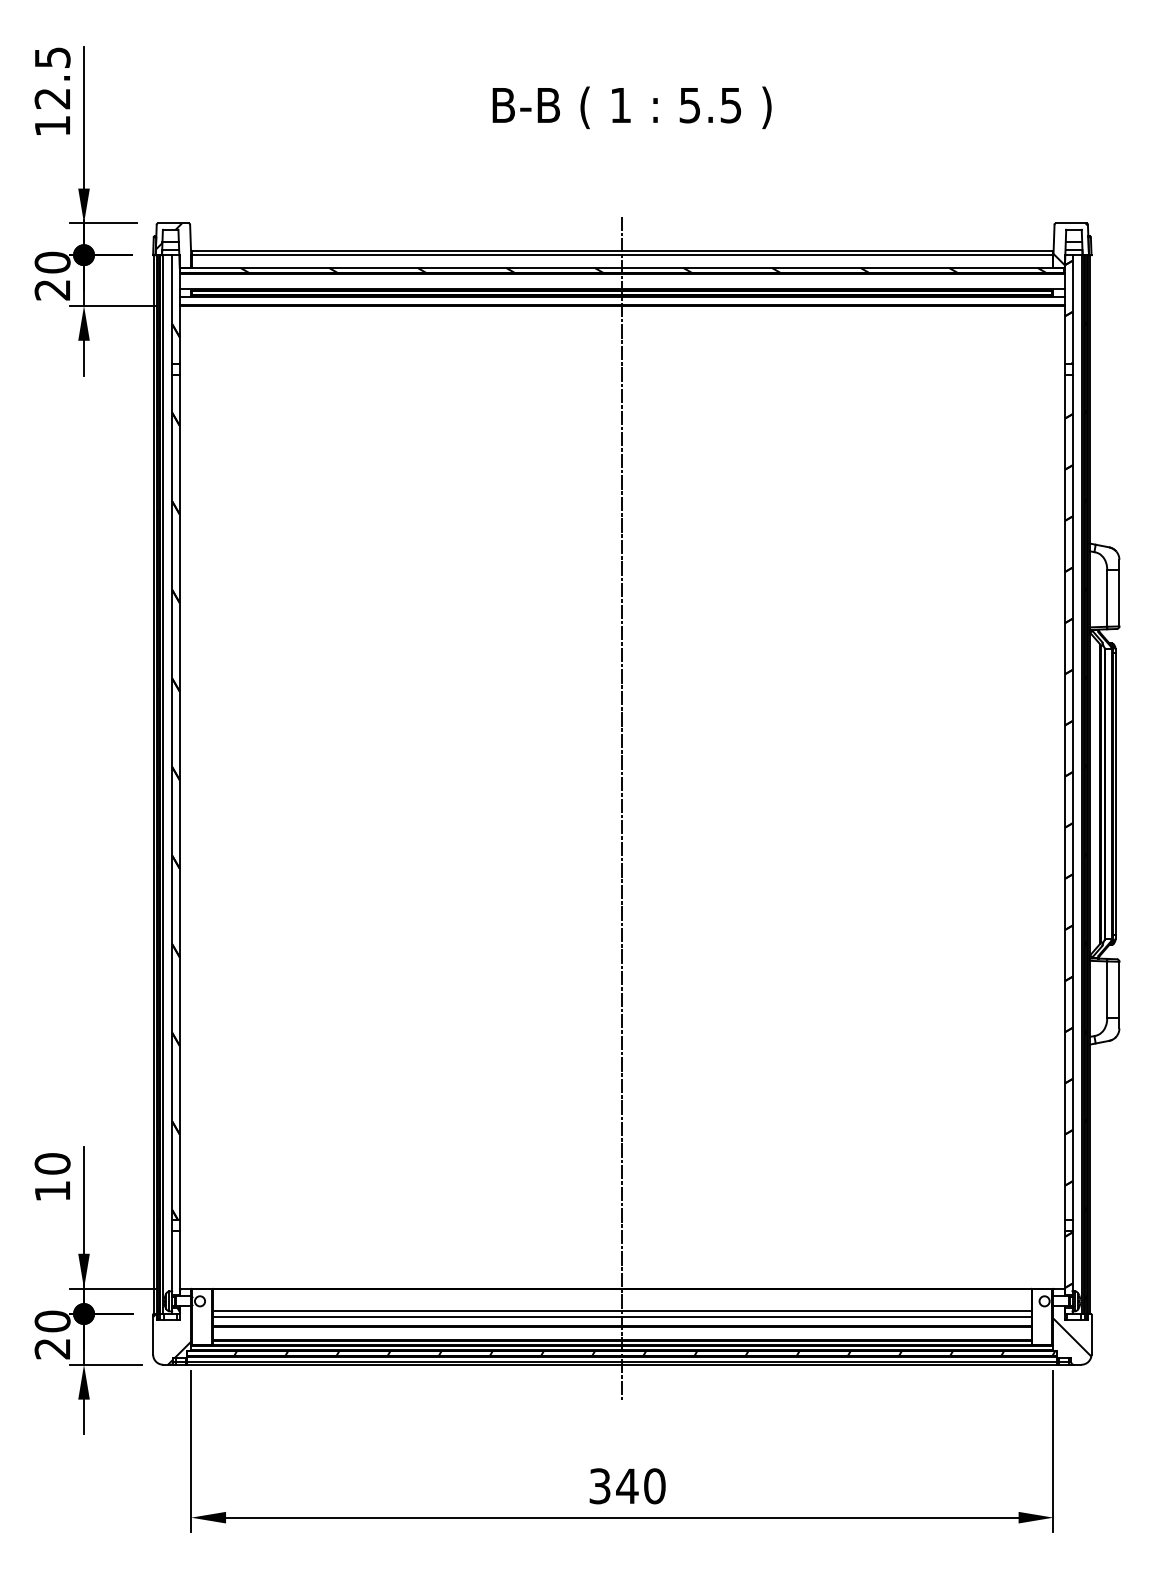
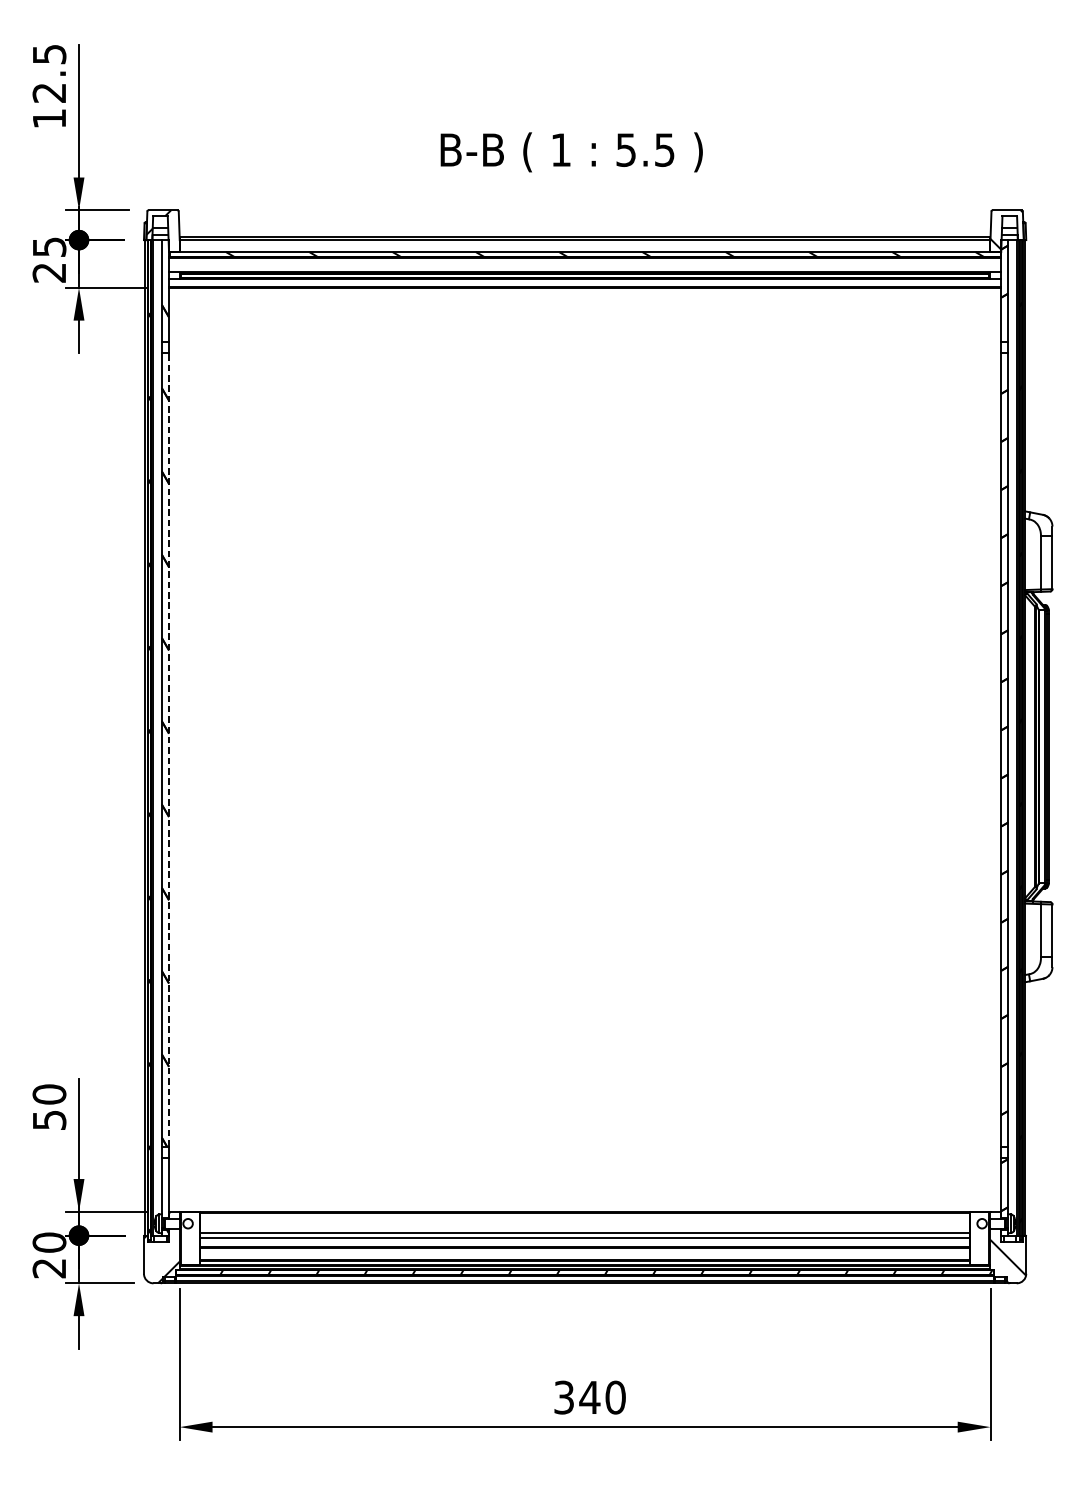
text: (631, 107) -> (571, 152), moved
text: (52, 262) -> (49, 247), 20 -> 25
line: (179, 796) -> (168, 749), solid -> dashed
line: (622, 807) -> (585, 759), removed
text: (52, 1191) -> (49, 1120), 10 -> 50

